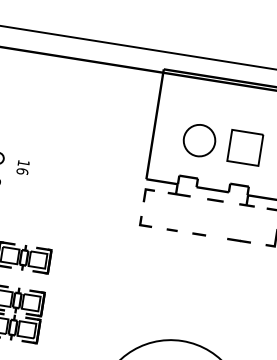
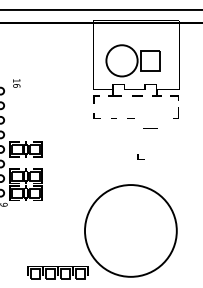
circle: (198, 139) -> (121, 60), size x1.6
text: (22, 167) -> (16, 83), moved
line: (238, 241) -> (150, 128), moved
line: (201, 297) -> (138, 156), added

